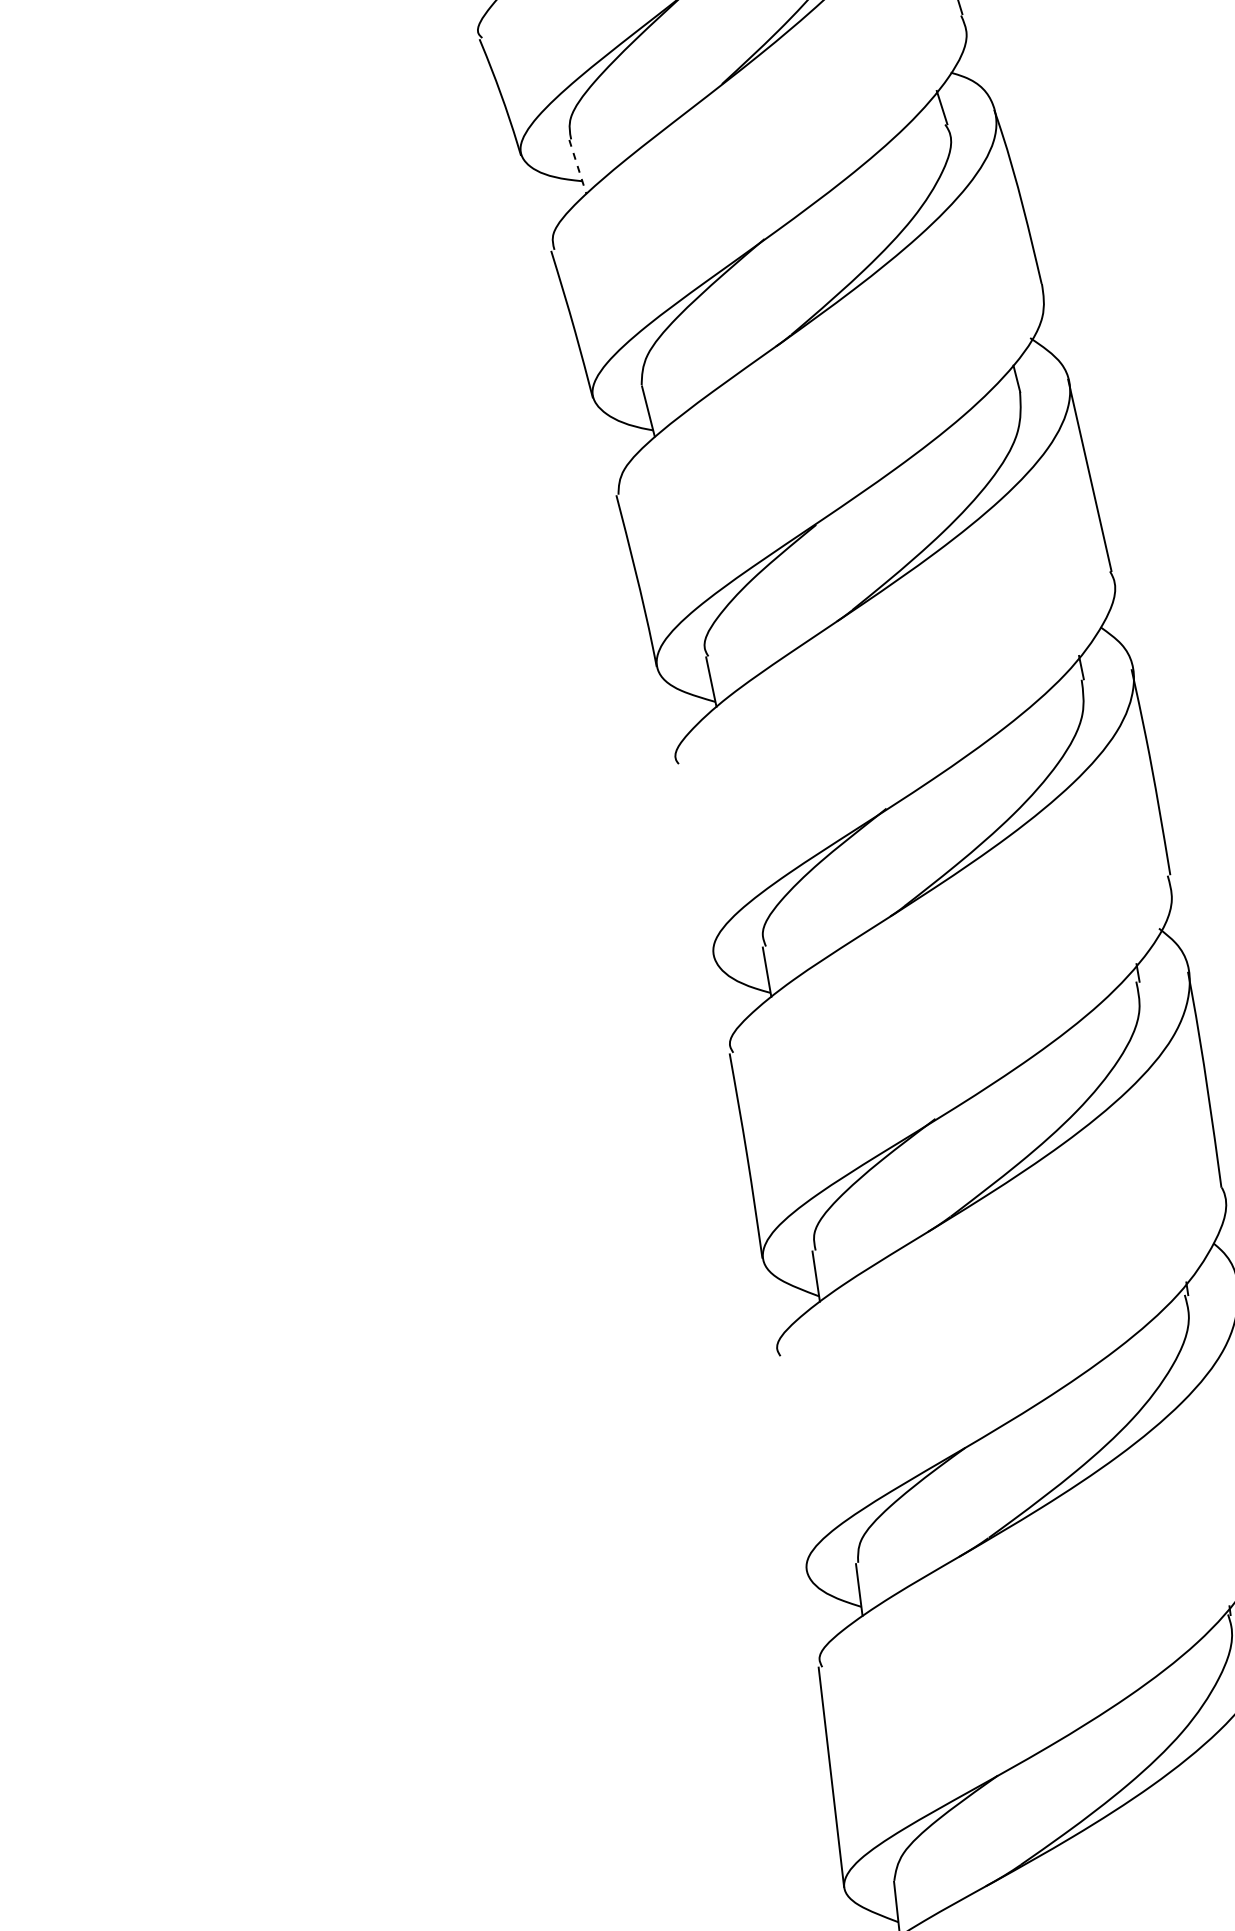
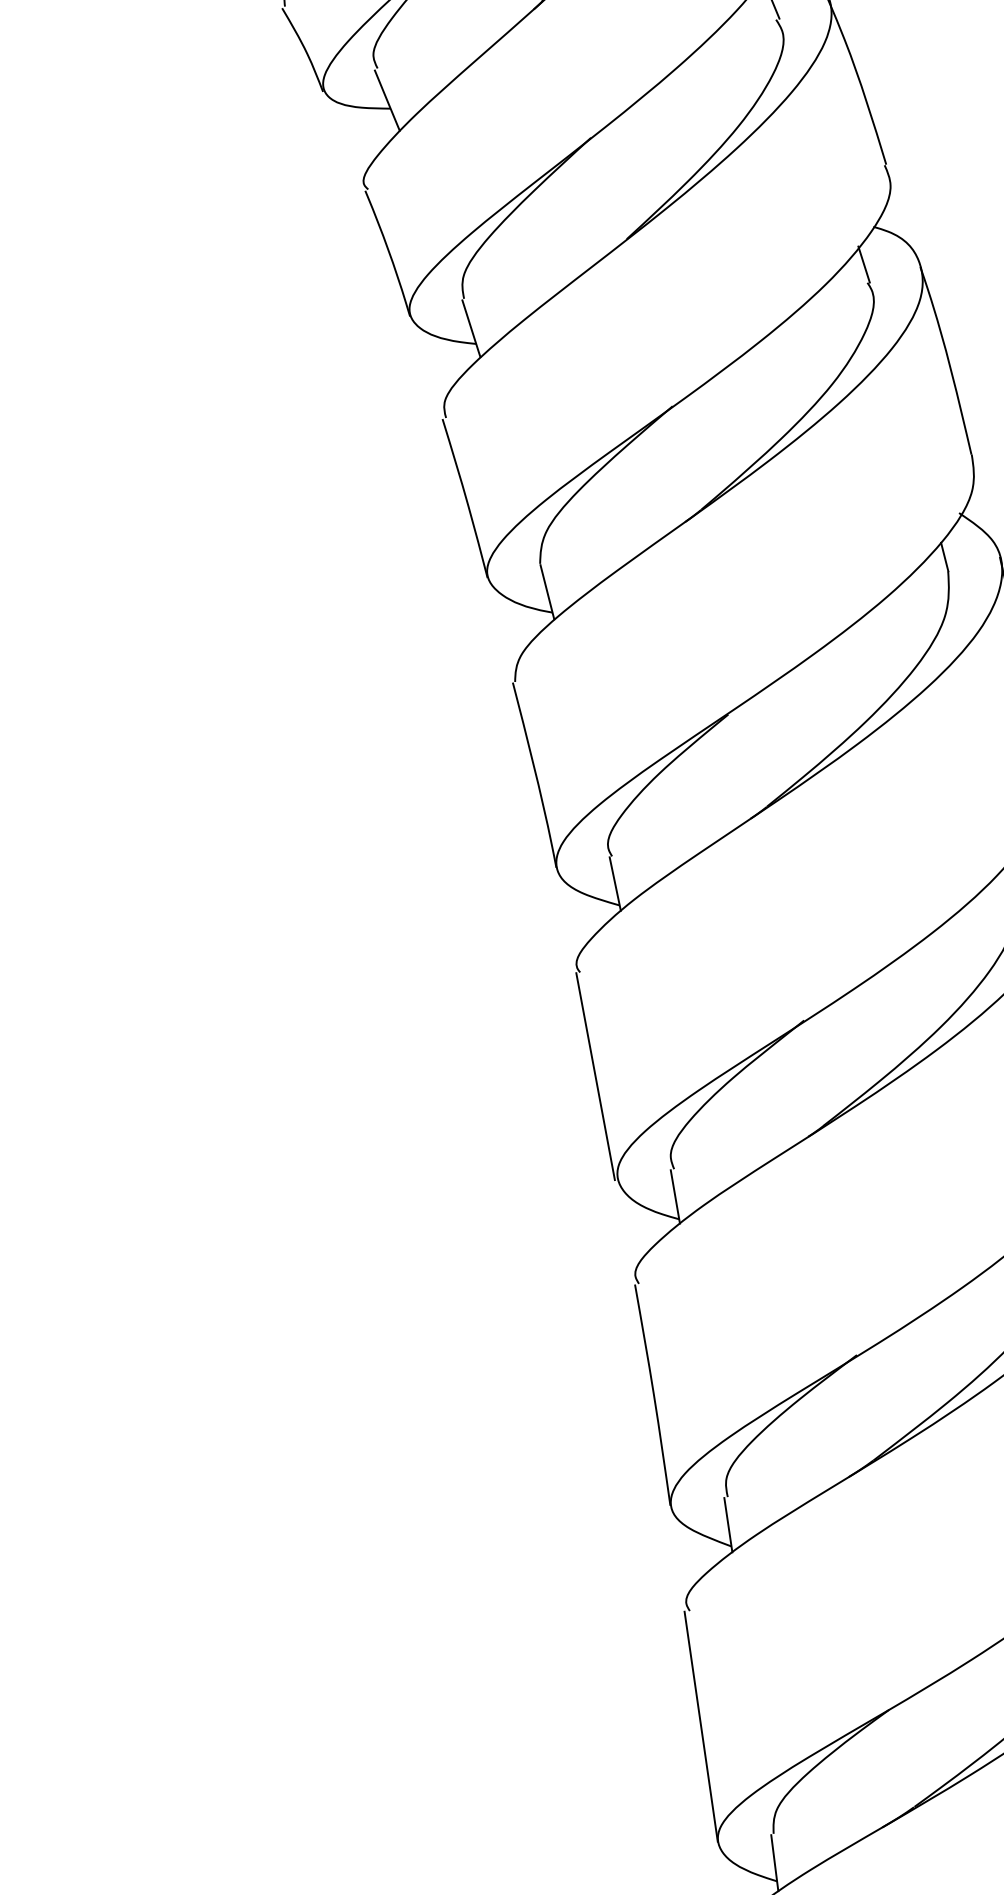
line: (578, 168) -> (472, 330), dashed -> solid
line: (692, 860) -> (594, 1076), added
line: (790, 1463) -> (700, 1726), added

